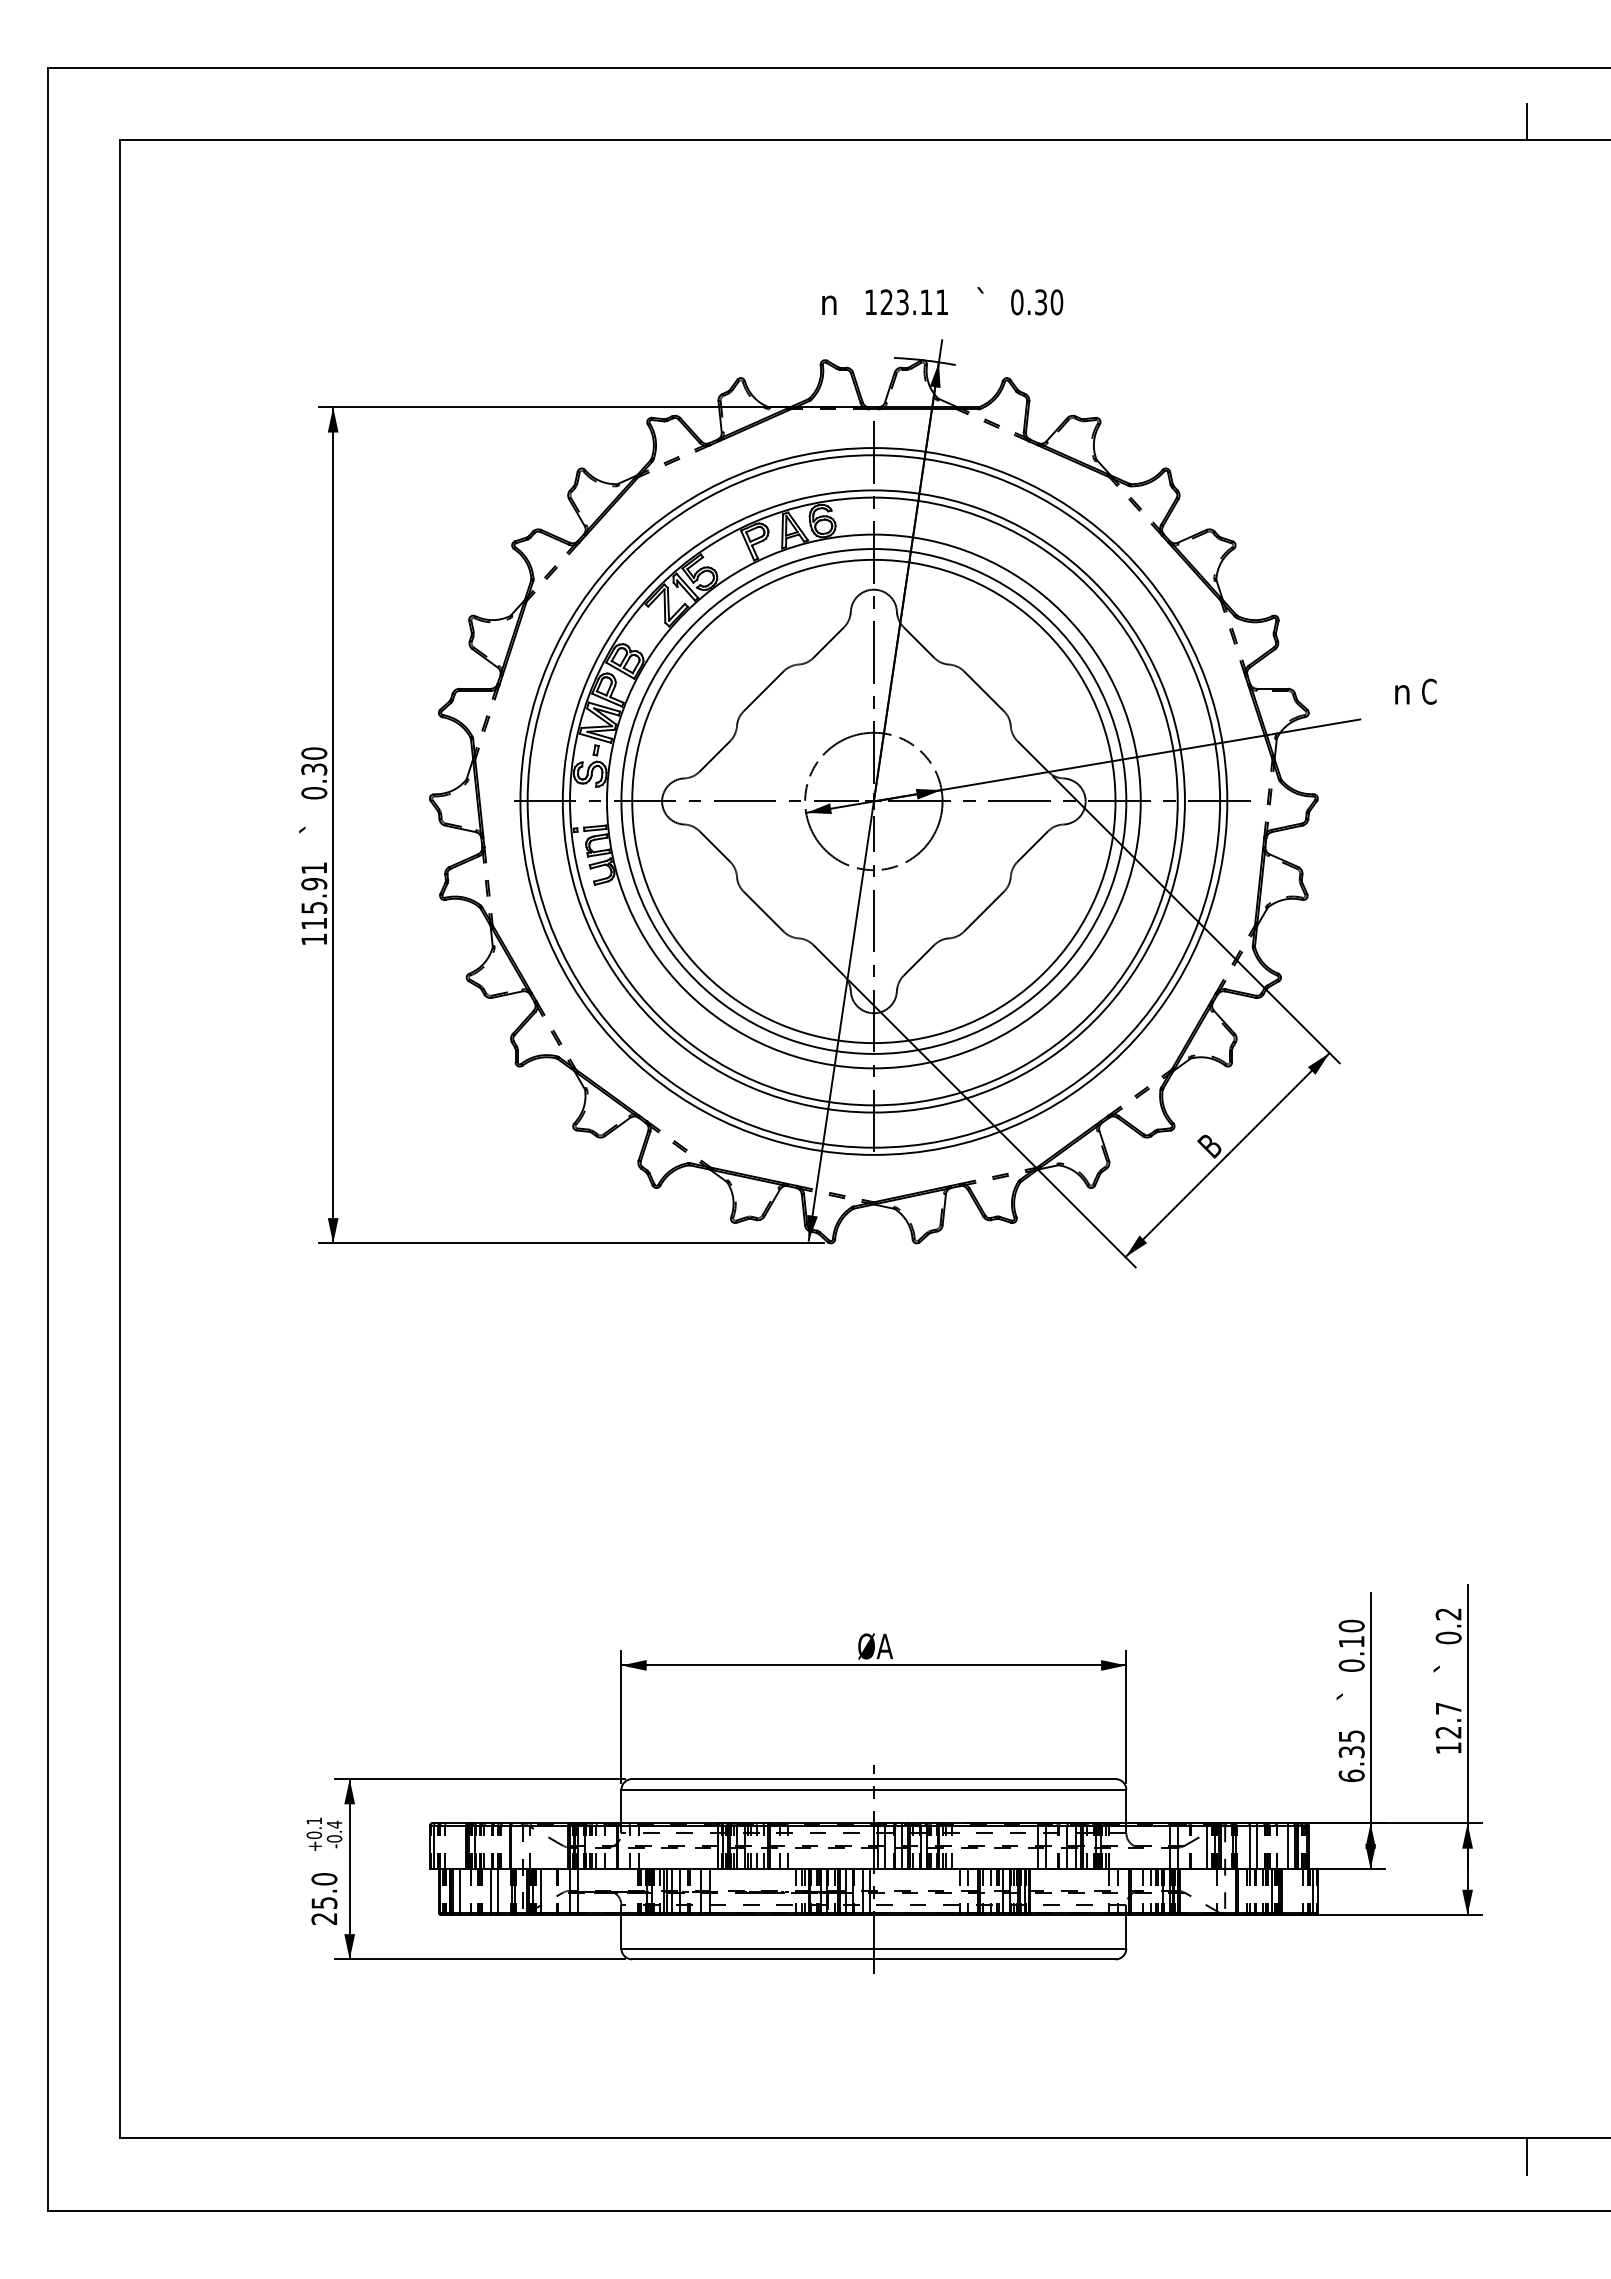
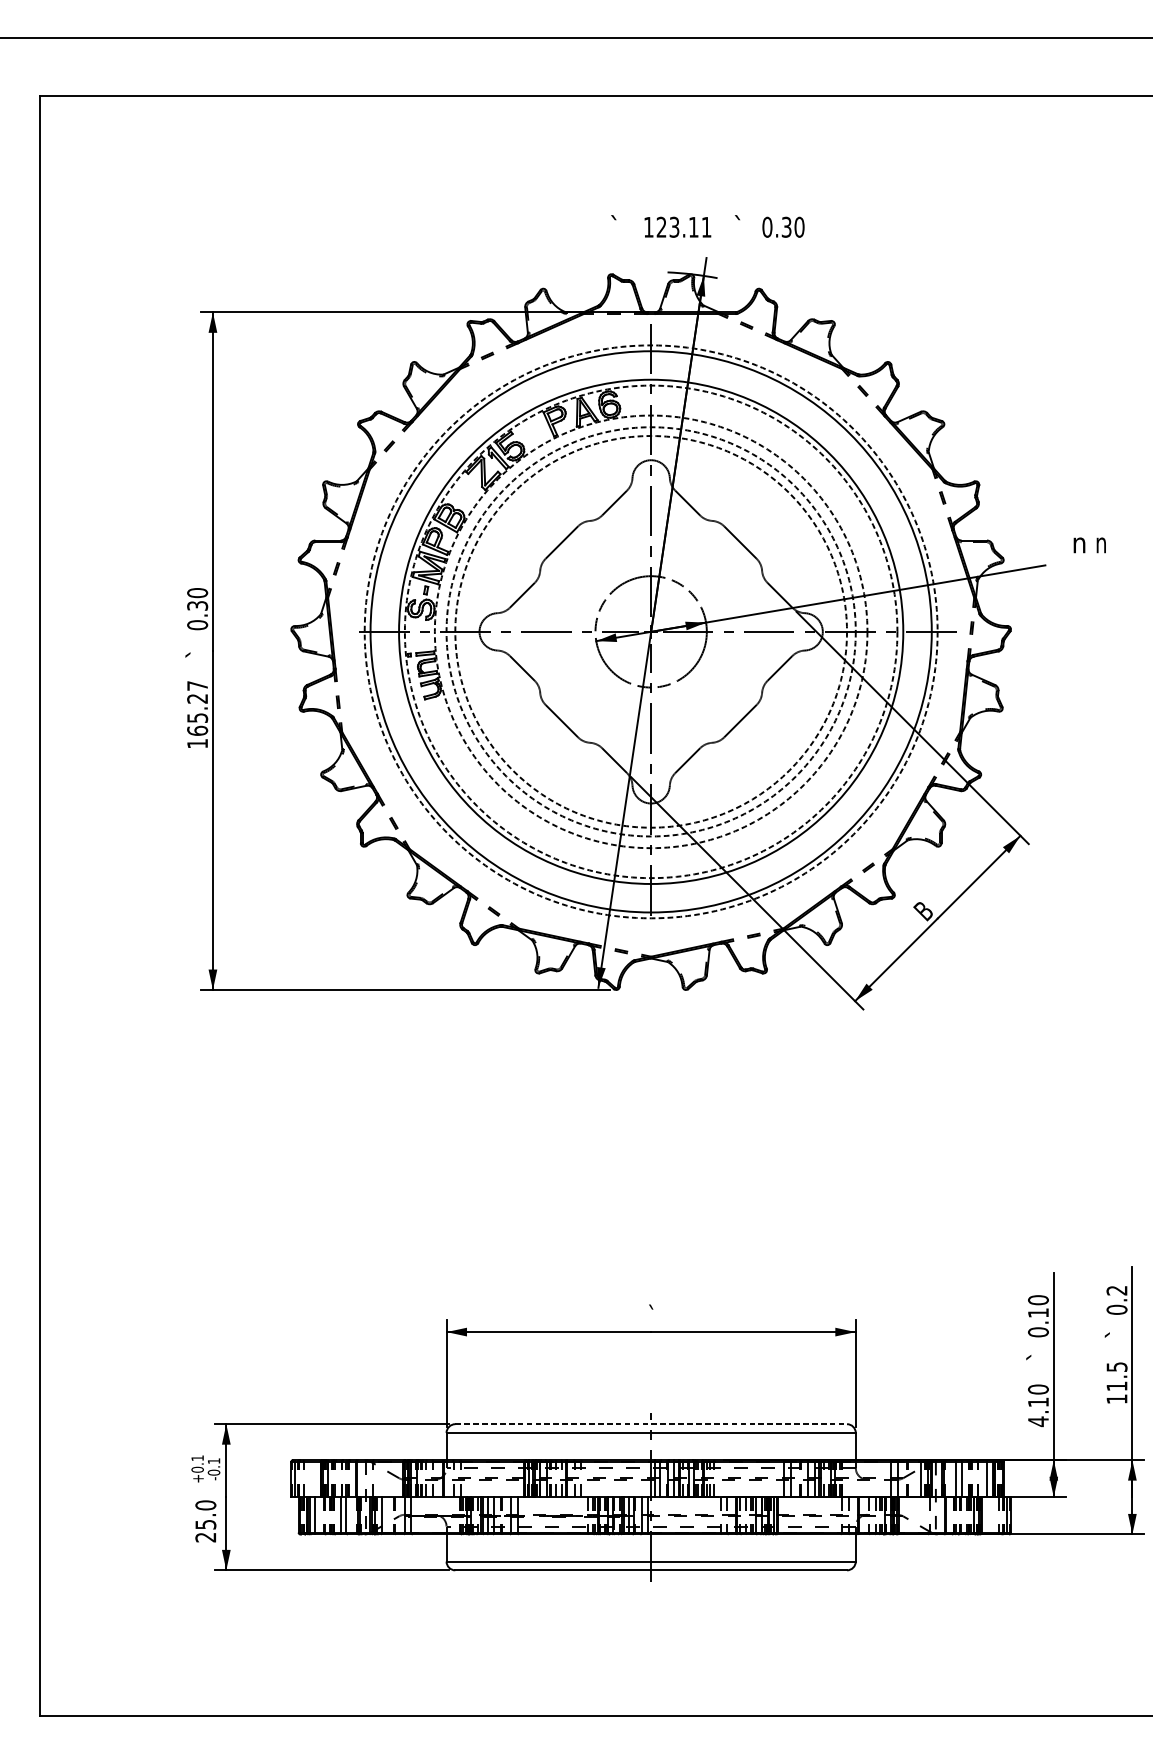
text: (829, 300) -> (615, 225), n -> `
text: (1429, 691) -> (1101, 542), C -> n
circle: (873, 801) -> (650, 631), solid -> dashed
circle: (873, 801) -> (650, 631), solid -> dashed
circle: (873, 801) -> (650, 631), solid -> dashed
circle: (873, 801) -> (650, 631), solid -> dashed
circle: (873, 801) -> (650, 631), solid -> dashed
text: (314, 895) -> (197, 708), 115.91 -> 165.27
text: (875, 1645) -> (652, 1315), ØA -> `
text: (1448, 1720) -> (1116, 1376), 12.7 -> 11.5
text: (1351, 1756) -> (1038, 1405), 6.35 -> 4.10
line: (873, 1779) -> (650, 1424), solid -> dashed
text: (334, 1824) -> (214, 1461), -0.4 -> -0.1

